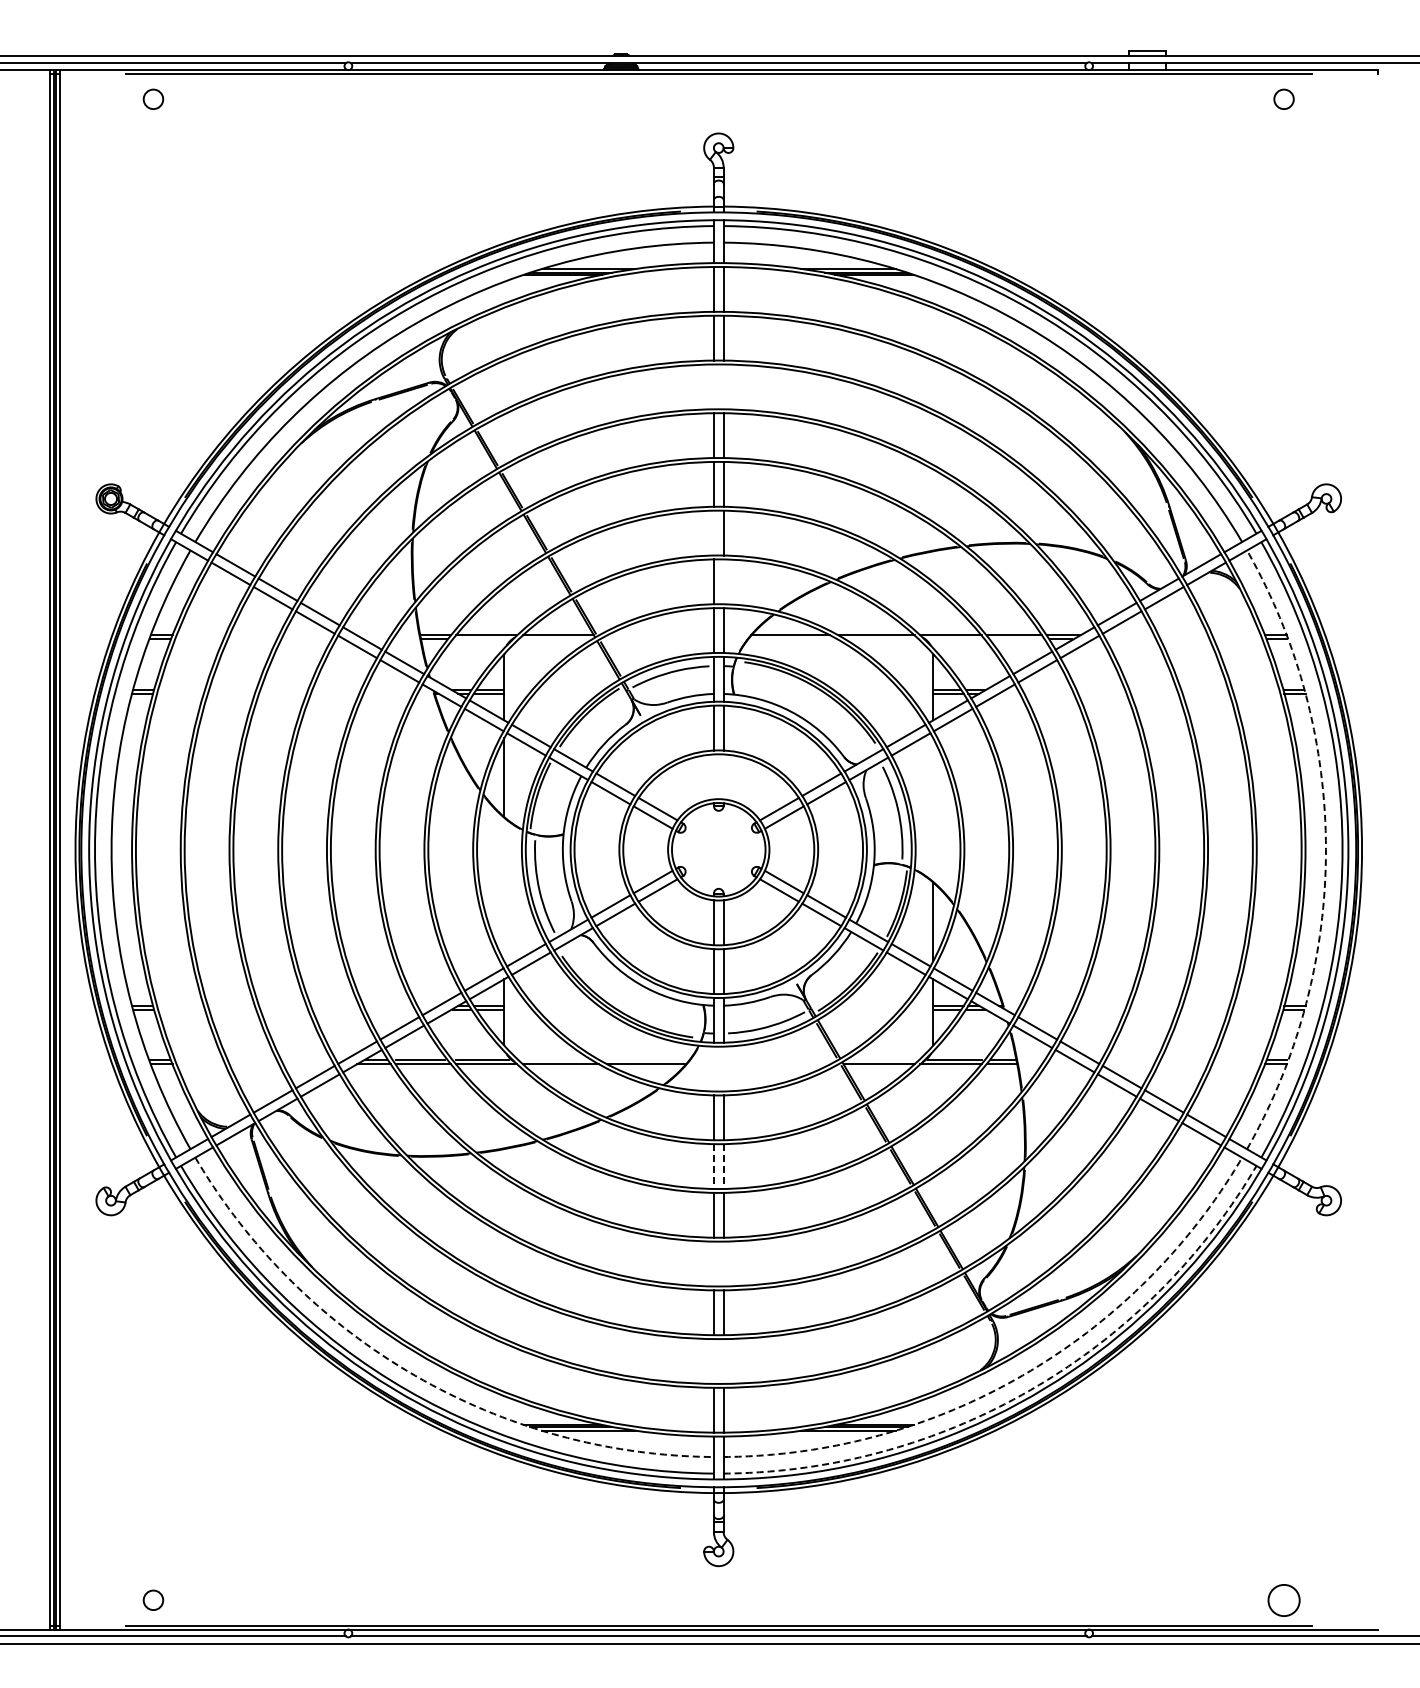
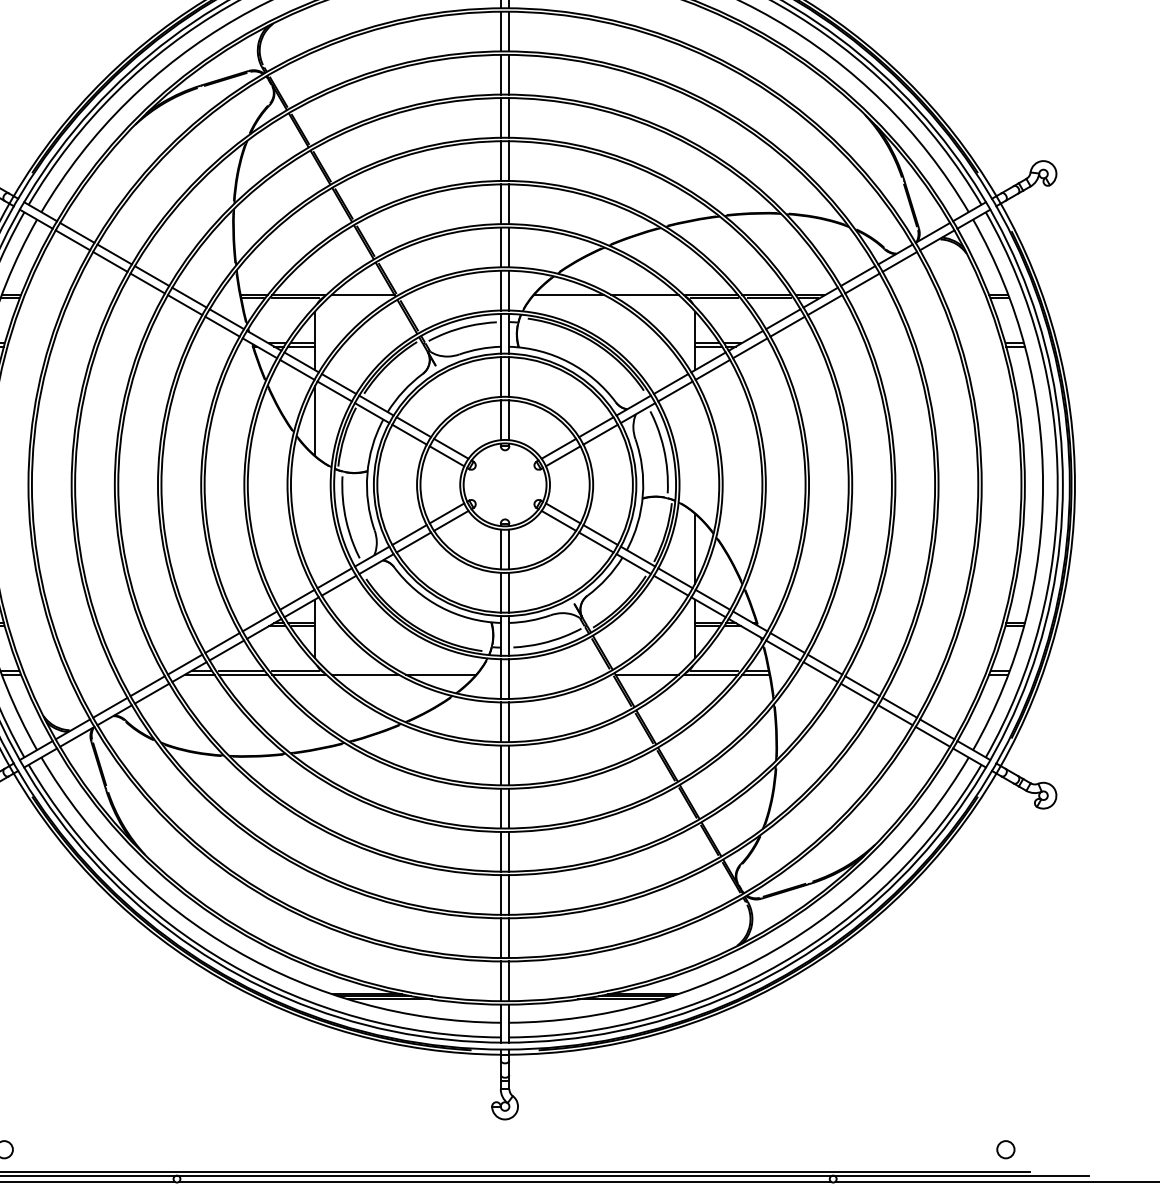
line: (713, 386) -> (500, 74), added
line: (723, 386) -> (509, 74), added
line: (713, 532) -> (500, 203), added
line: (723, 581) -> (509, 247), added
line: (482, 639) -> (295, 298), added
line: (954, 639) -> (713, 298), added
line: (1016, 639) -> (768, 298), added
line: (713, 776) -> (500, 419), added
line: (723, 776) -> (509, 419), added
arc: (1325, 849) -> (1042, 484), dashed -> solid
line: (713, 1068) -> (500, 678), added
line: (723, 1068) -> (509, 678), added
line: (713, 1167) -> (500, 766), dashed -> solid
line: (723, 1167) -> (509, 766), dashed -> solid
line: (713, 1263) -> (500, 851), added
line: (723, 1263) -> (509, 851), added
line: (713, 1361) -> (500, 938), added
line: (723, 1361) -> (509, 938), added
arc: (415, 1375) -> (236, 950), dashed -> solid
arc: (1022, 1375) -> (774, 950), dashed -> solid
arc: (1030, 1390) -> (781, 963), dashed -> solid
circle: (1283, 1599) -> (1005, 1148), size x0.62

